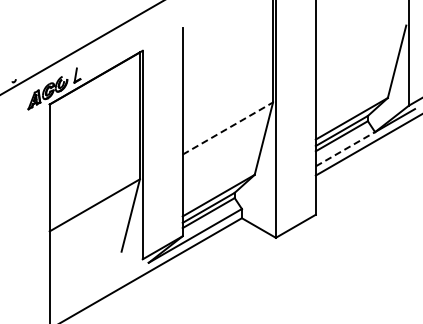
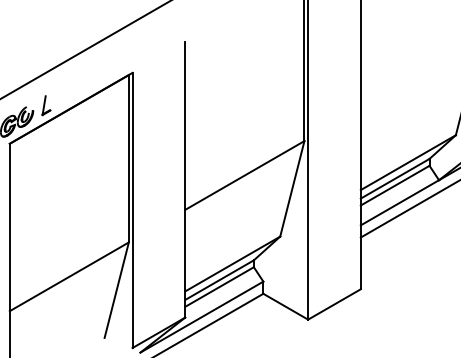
line: (228, 128) -> (245, 175), dashed -> solid
line: (345, 148) -> (399, 201), dashed -> solid

